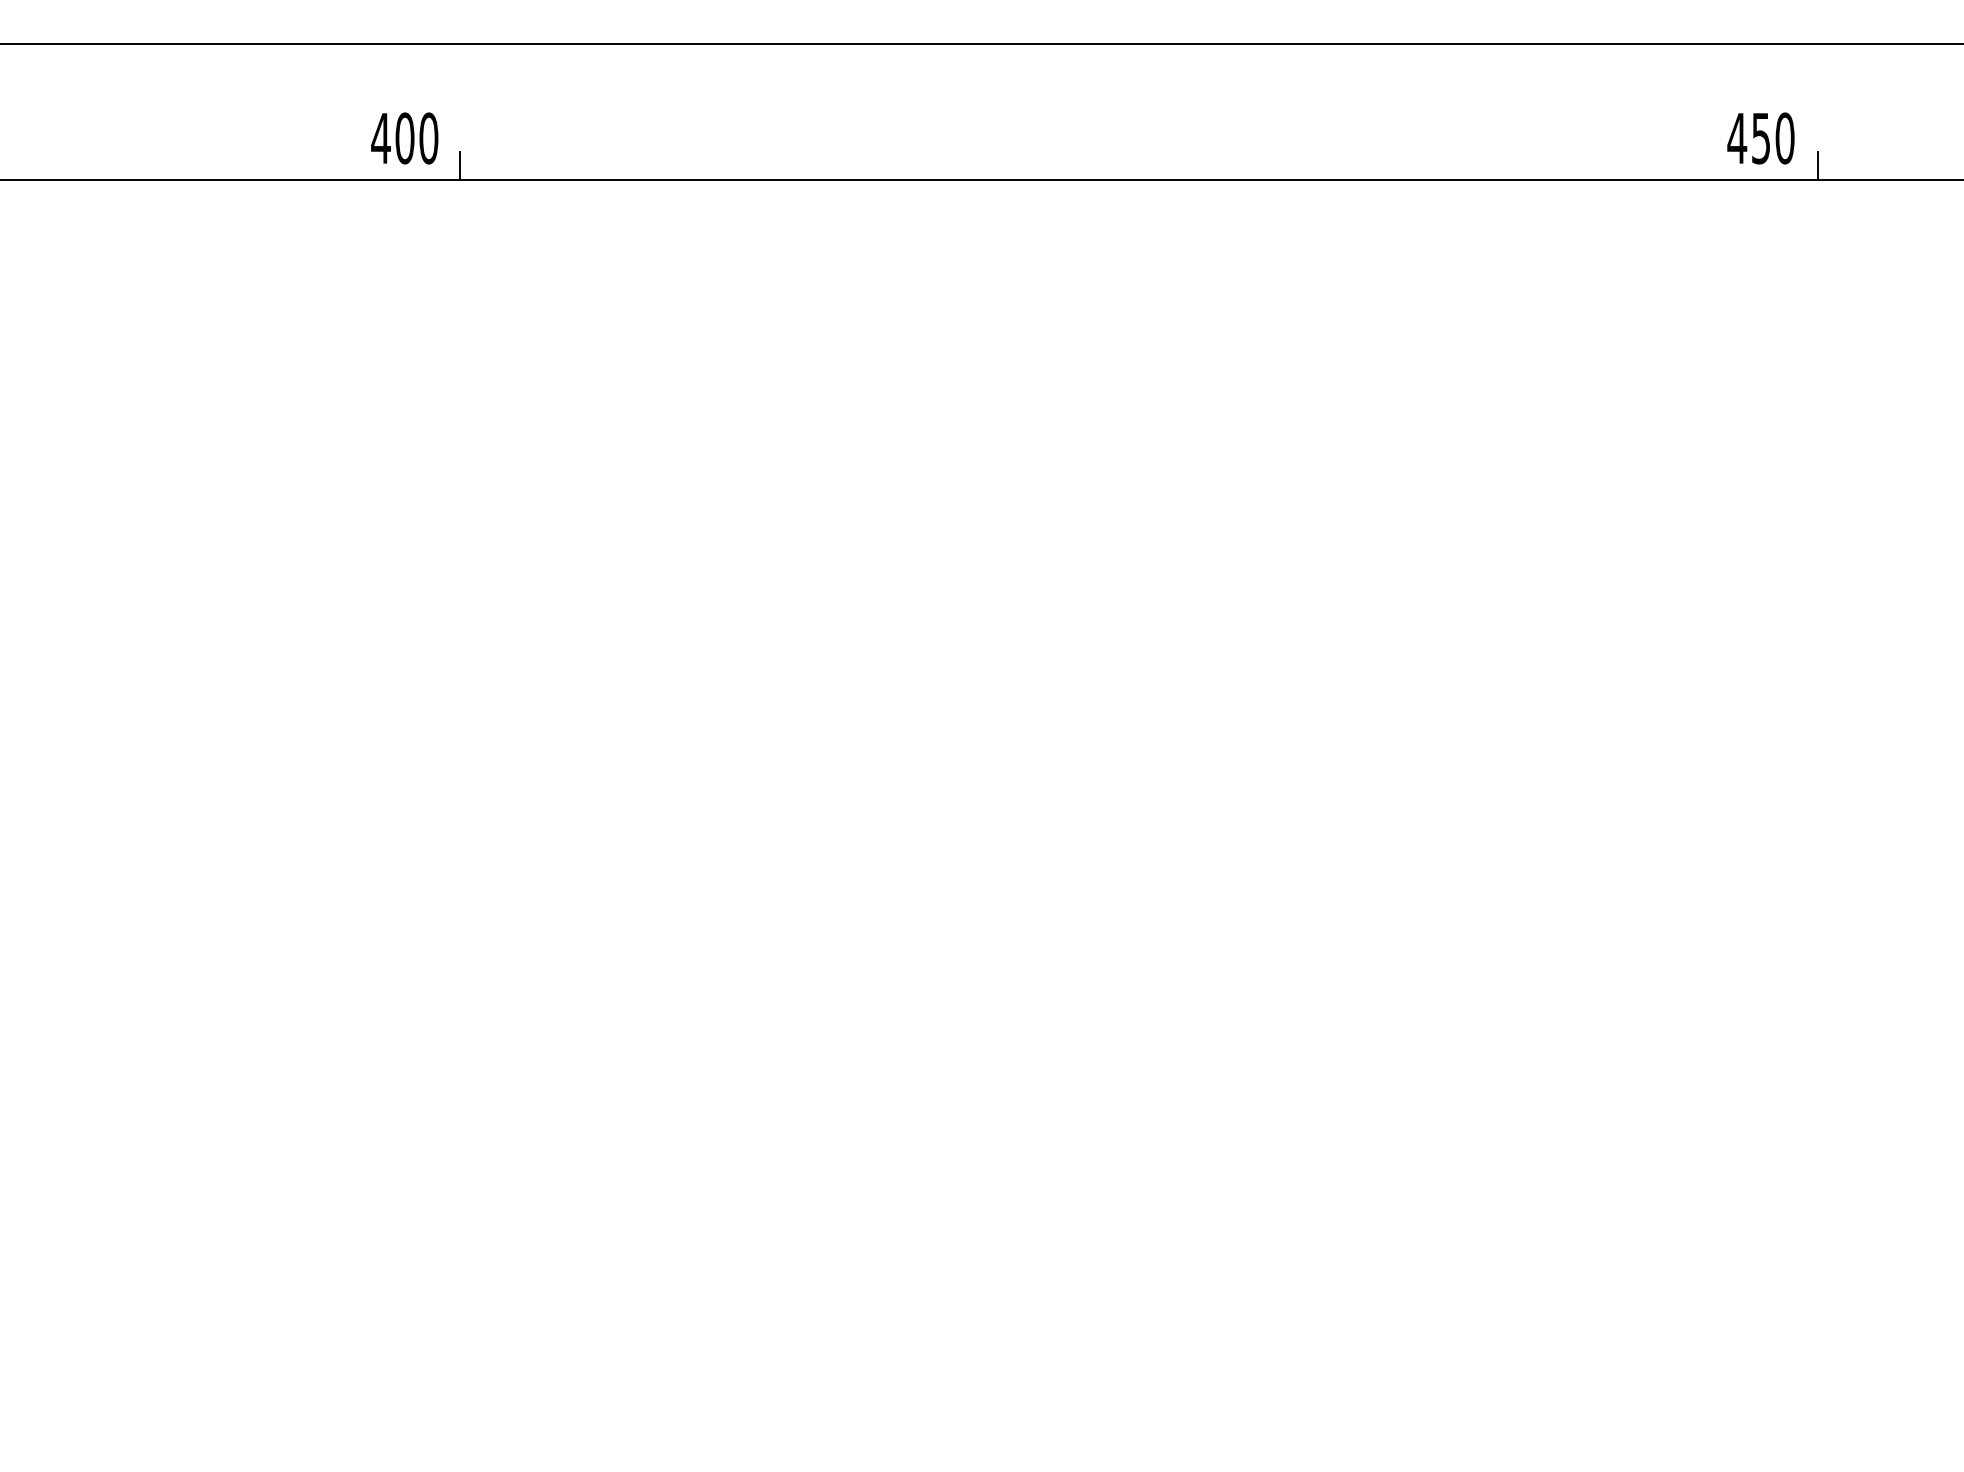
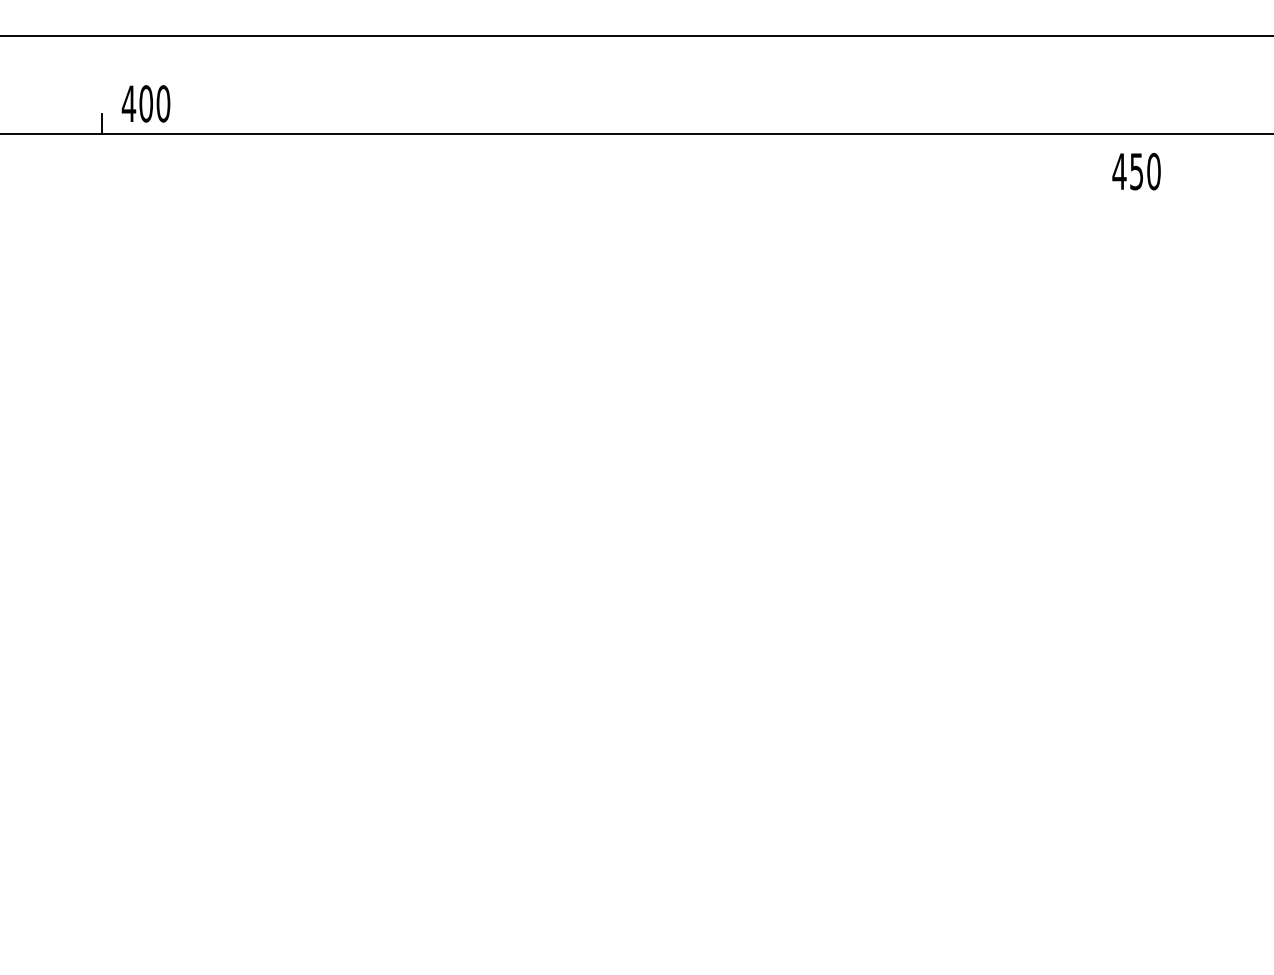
text: (404, 138) -> (145, 103), moved
text: (1760, 138) -> (1136, 171), moved
line: (1818, 165) -> (1080, 123), removed

